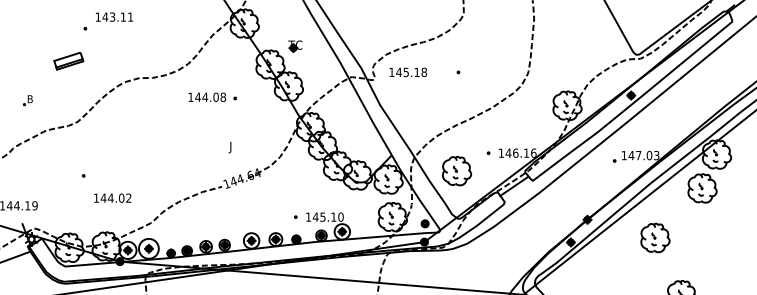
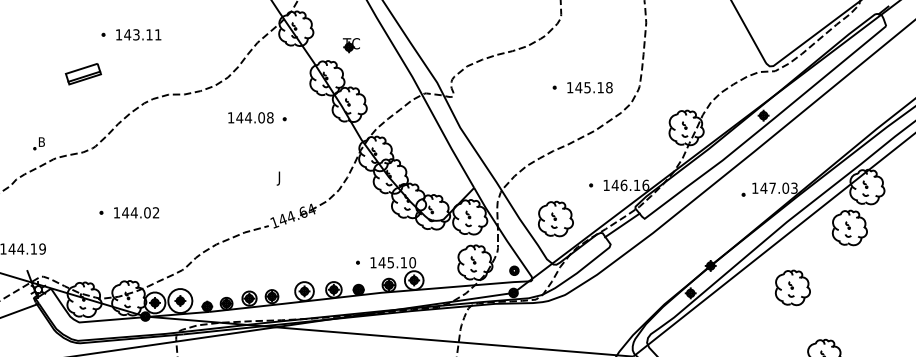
text: (114, 16) -> (138, 34), moved
part: (295, 46) -> (351, 45), moved
text: (407, 72) -> (589, 87), moved
part: (27, 100) -> (38, 143), moved
part: (456, 170) -> (555, 218), moved
text: (112, 197) -> (136, 212), moved

